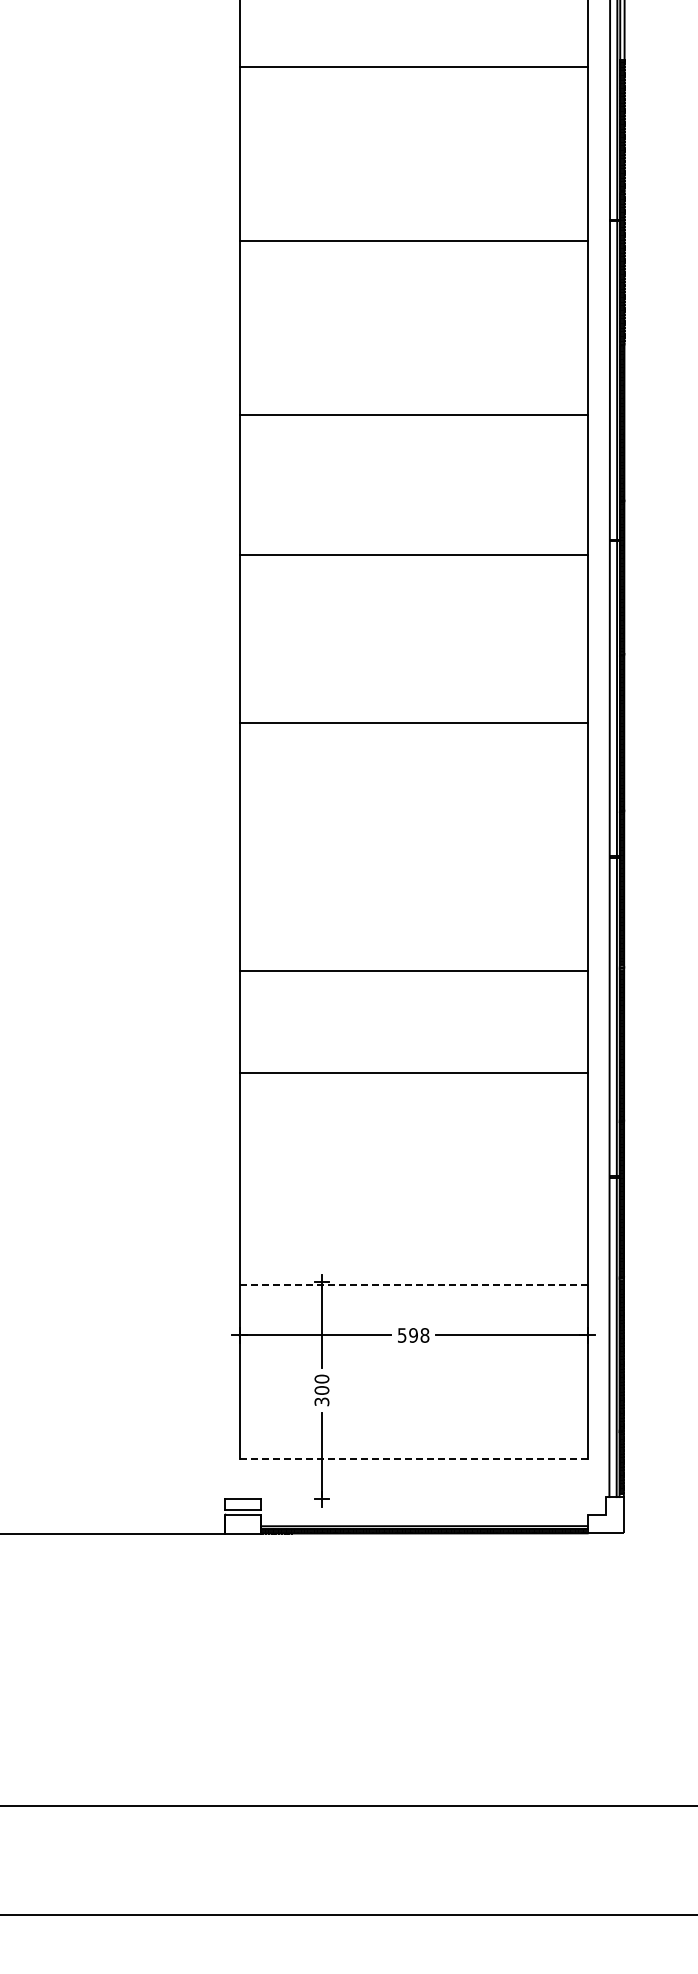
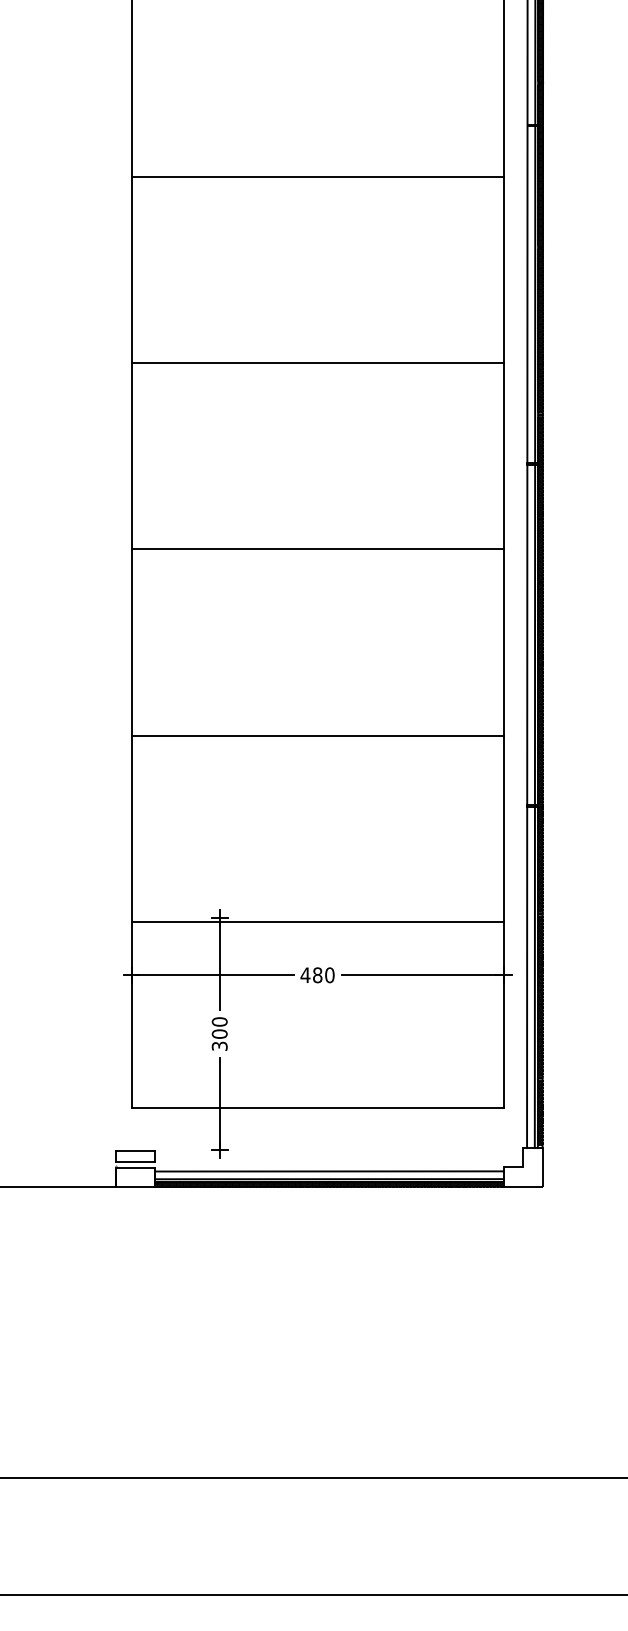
line: (413, 555) -> (317, 177), moved
line: (413, 723) -> (317, 363), moved
line: (413, 971) -> (317, 549), moved
line: (413, 1073) -> (317, 735), moved
line: (414, 1285) -> (318, 921), dashed -> solid
text: (413, 1335) -> (317, 975), 598 -> 480
line: (414, 1459) -> (318, 1107), dashed -> solid
line: (424, 1518) -> (329, 1170), added

